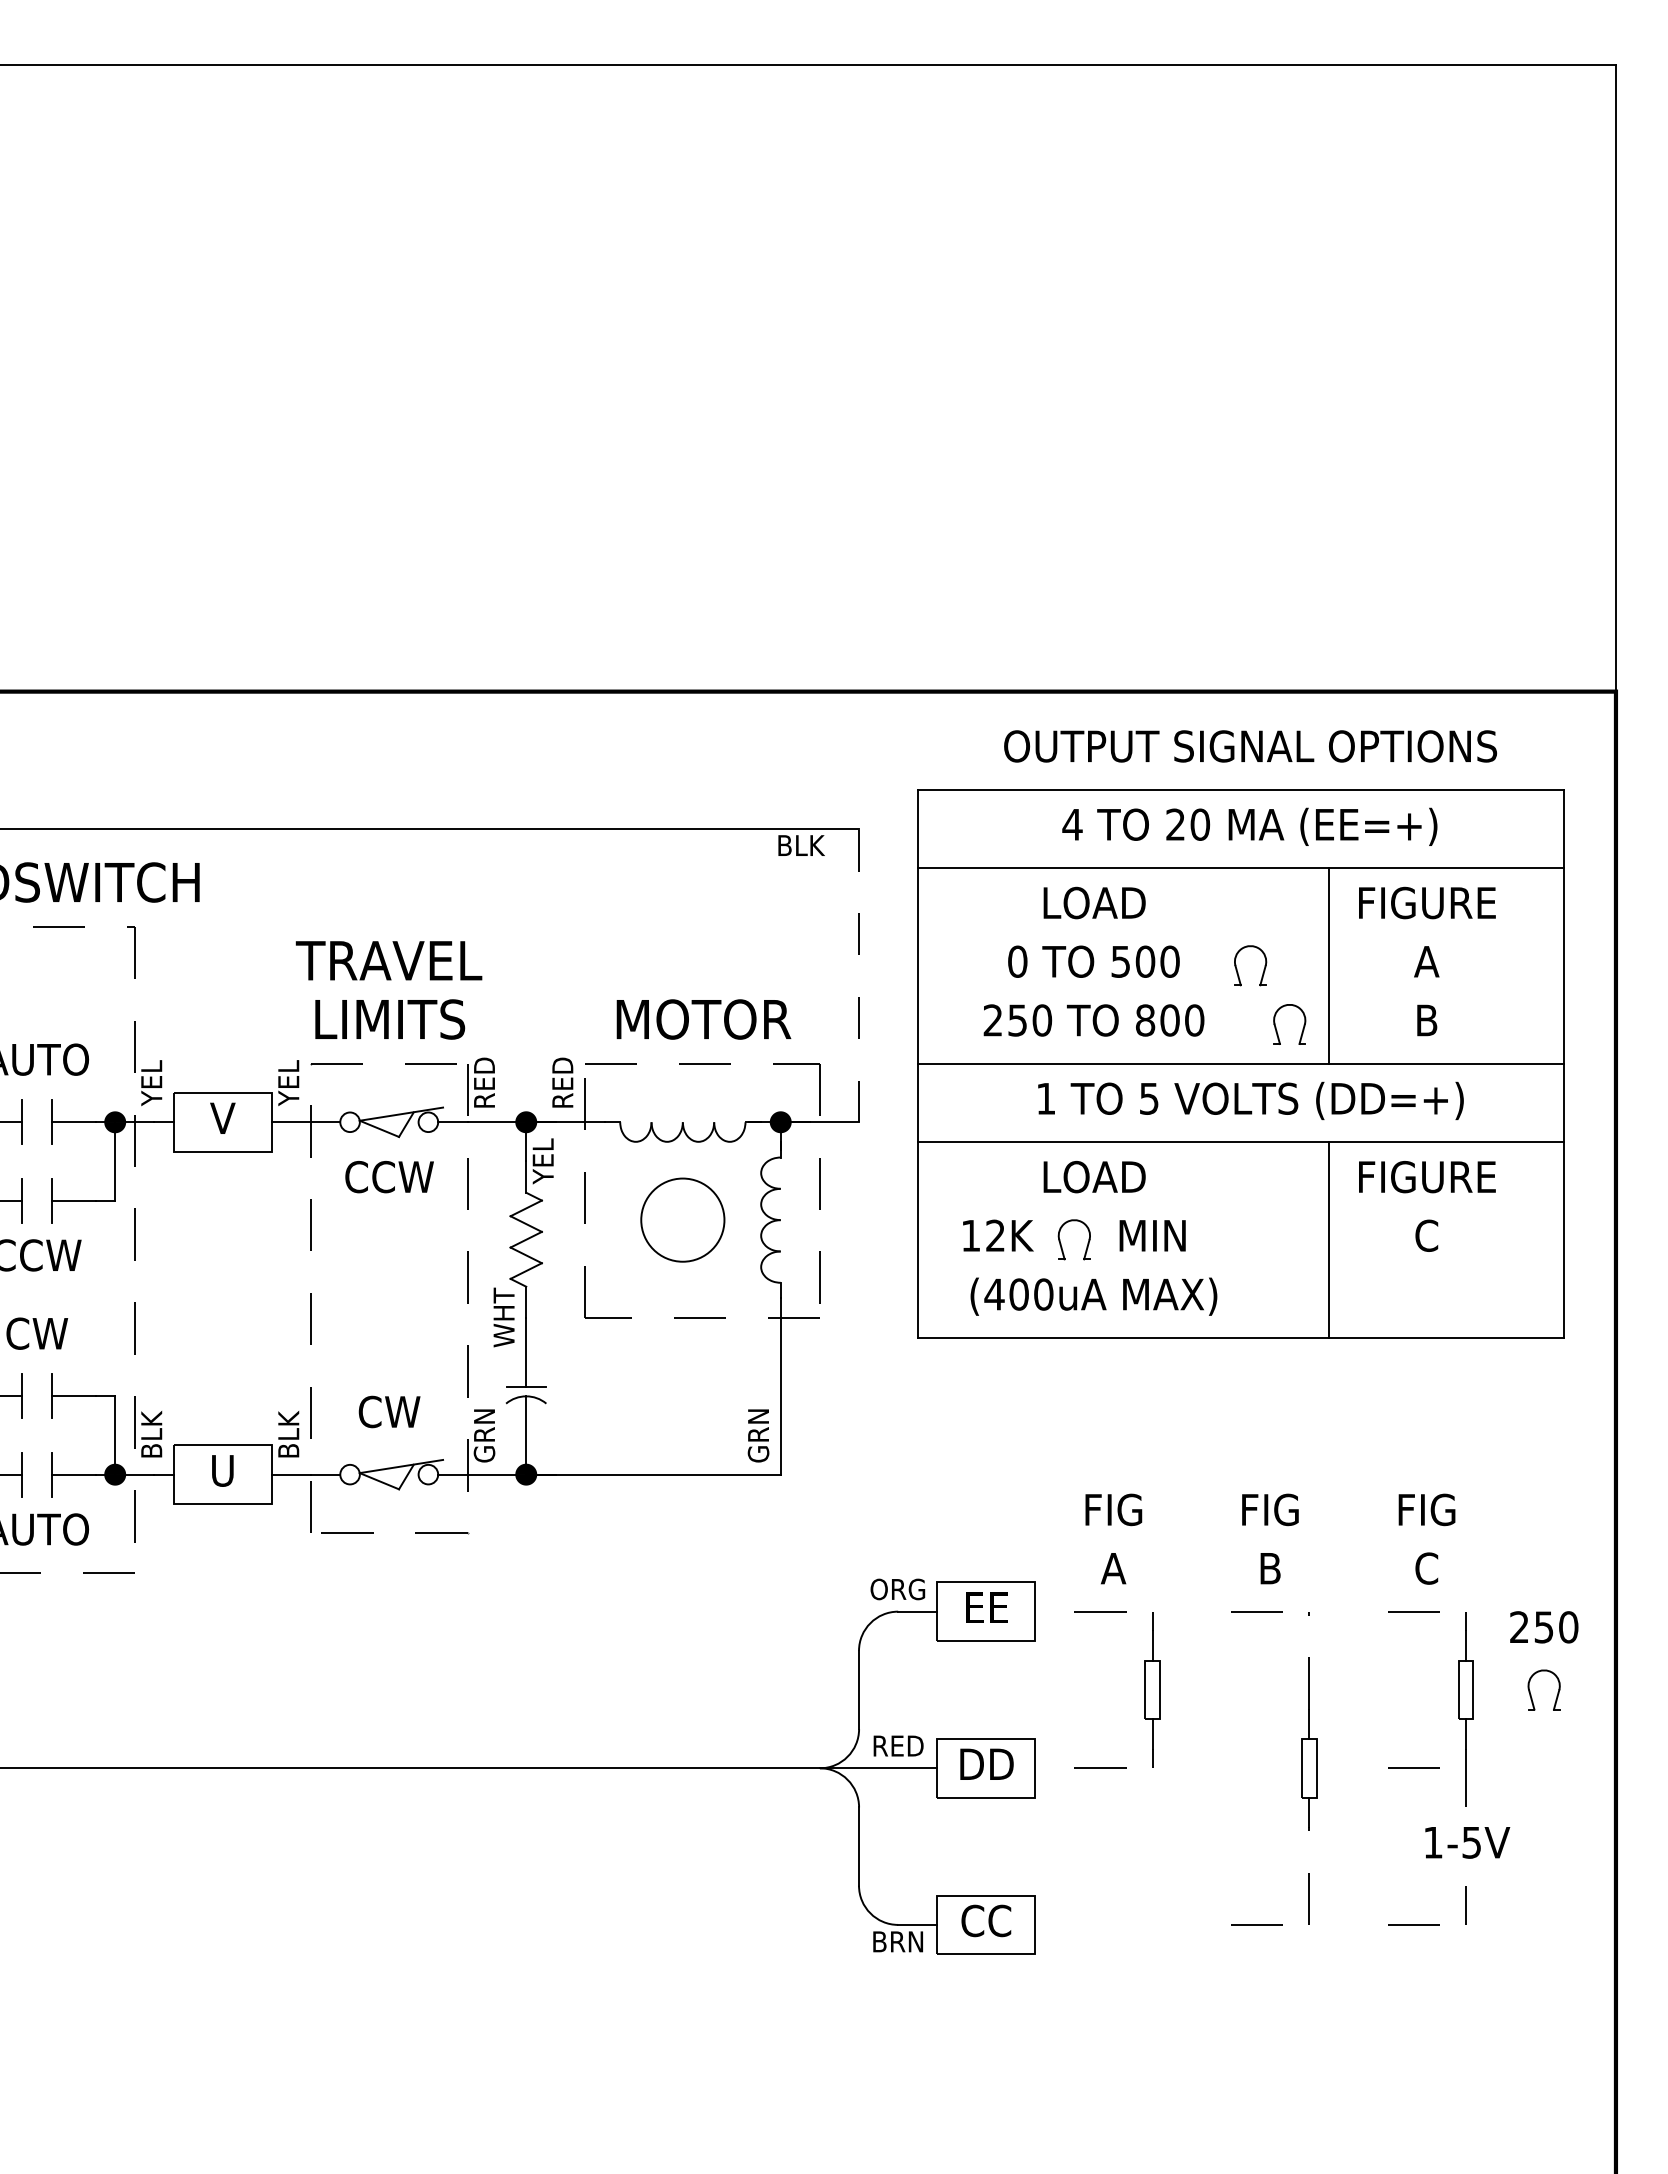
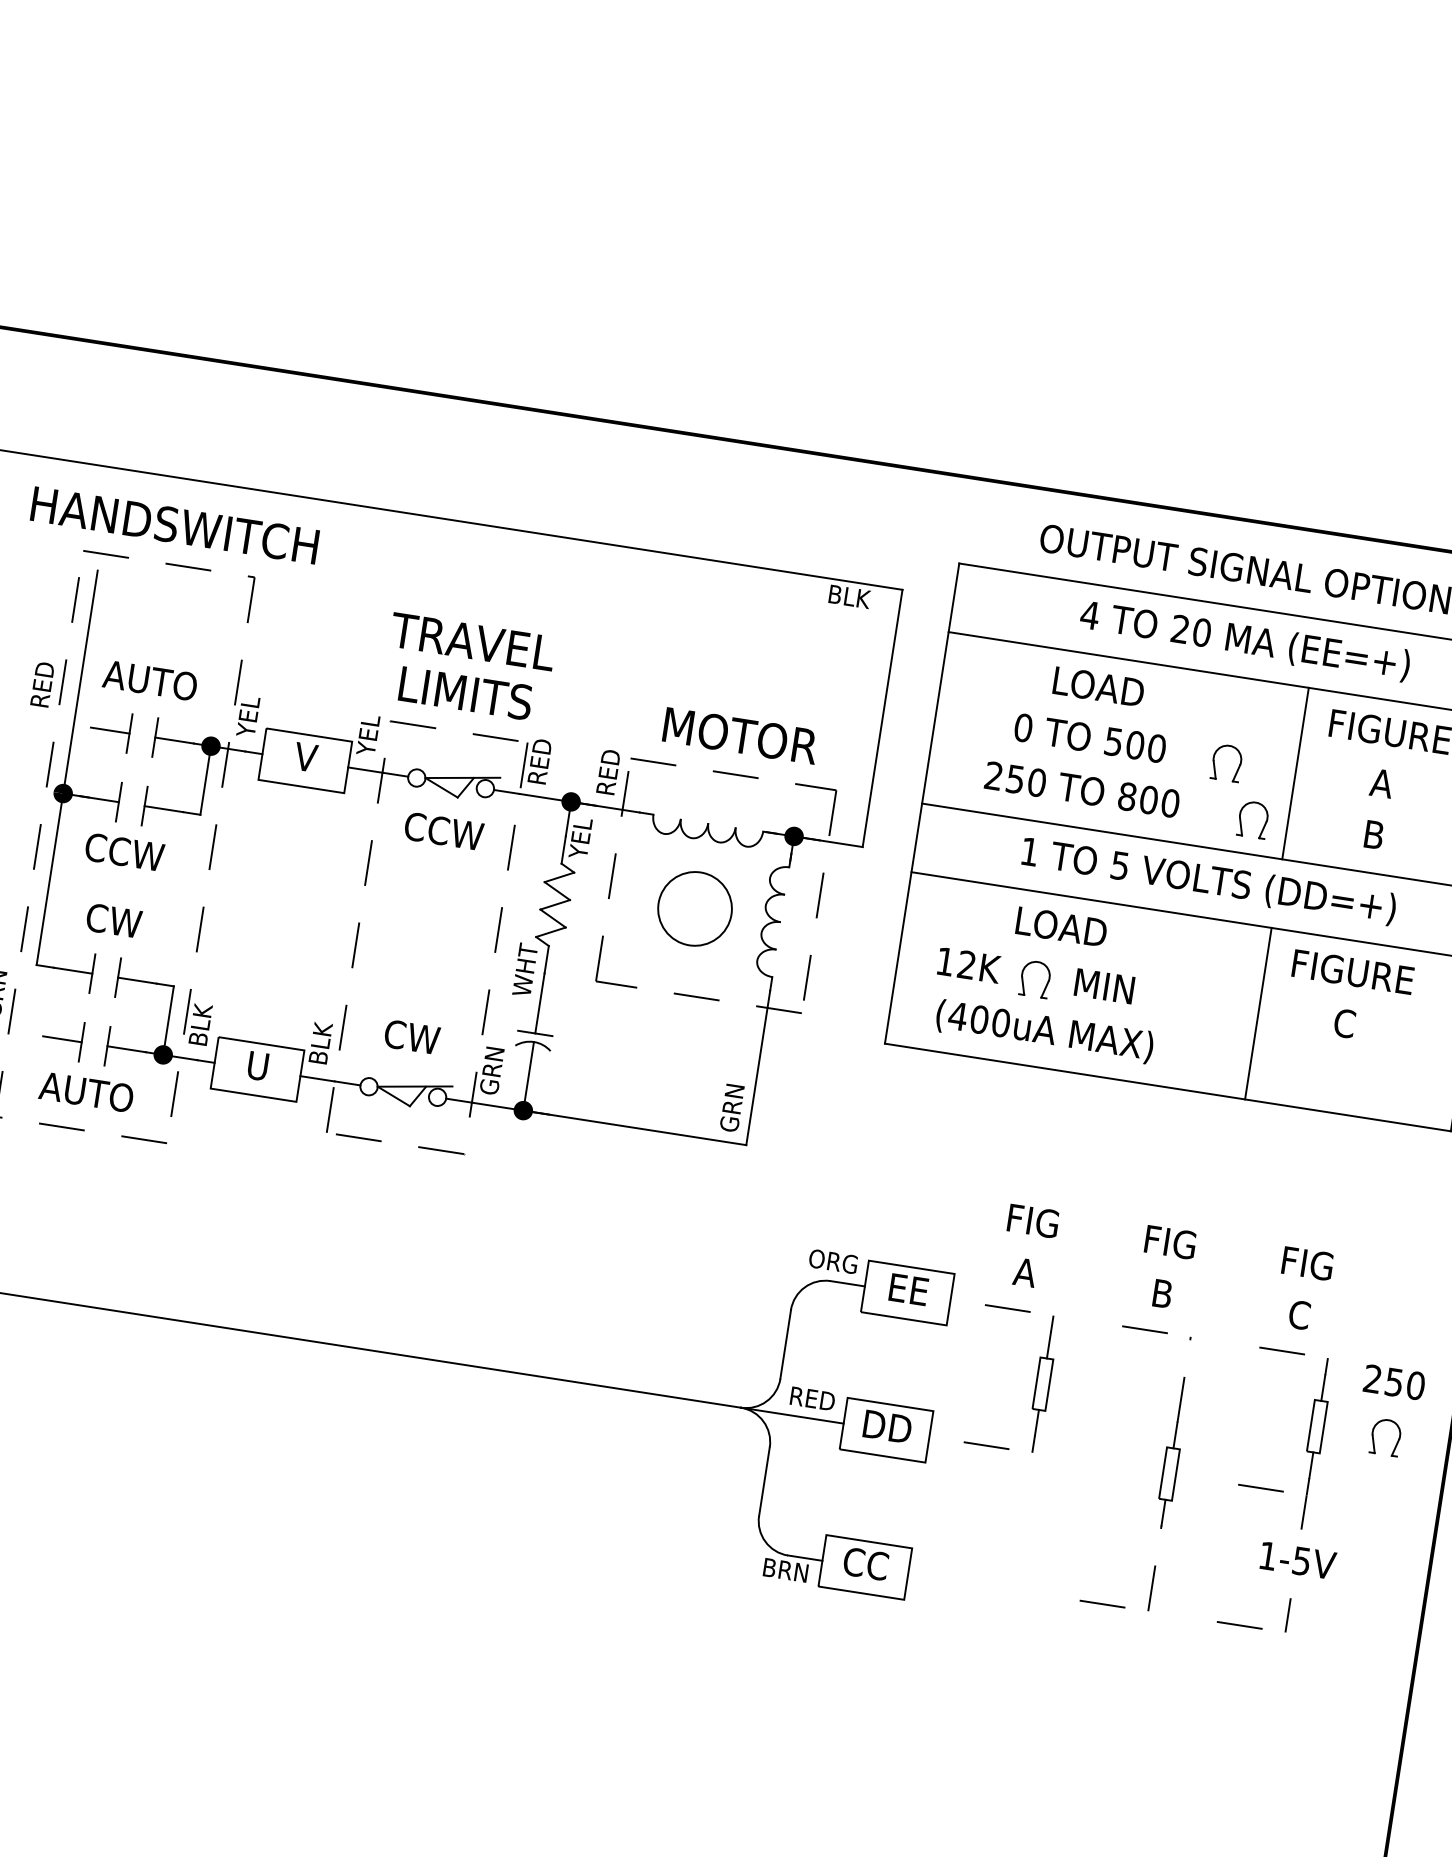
line: (859, 975) -> (882, 718), dashed -> solid

